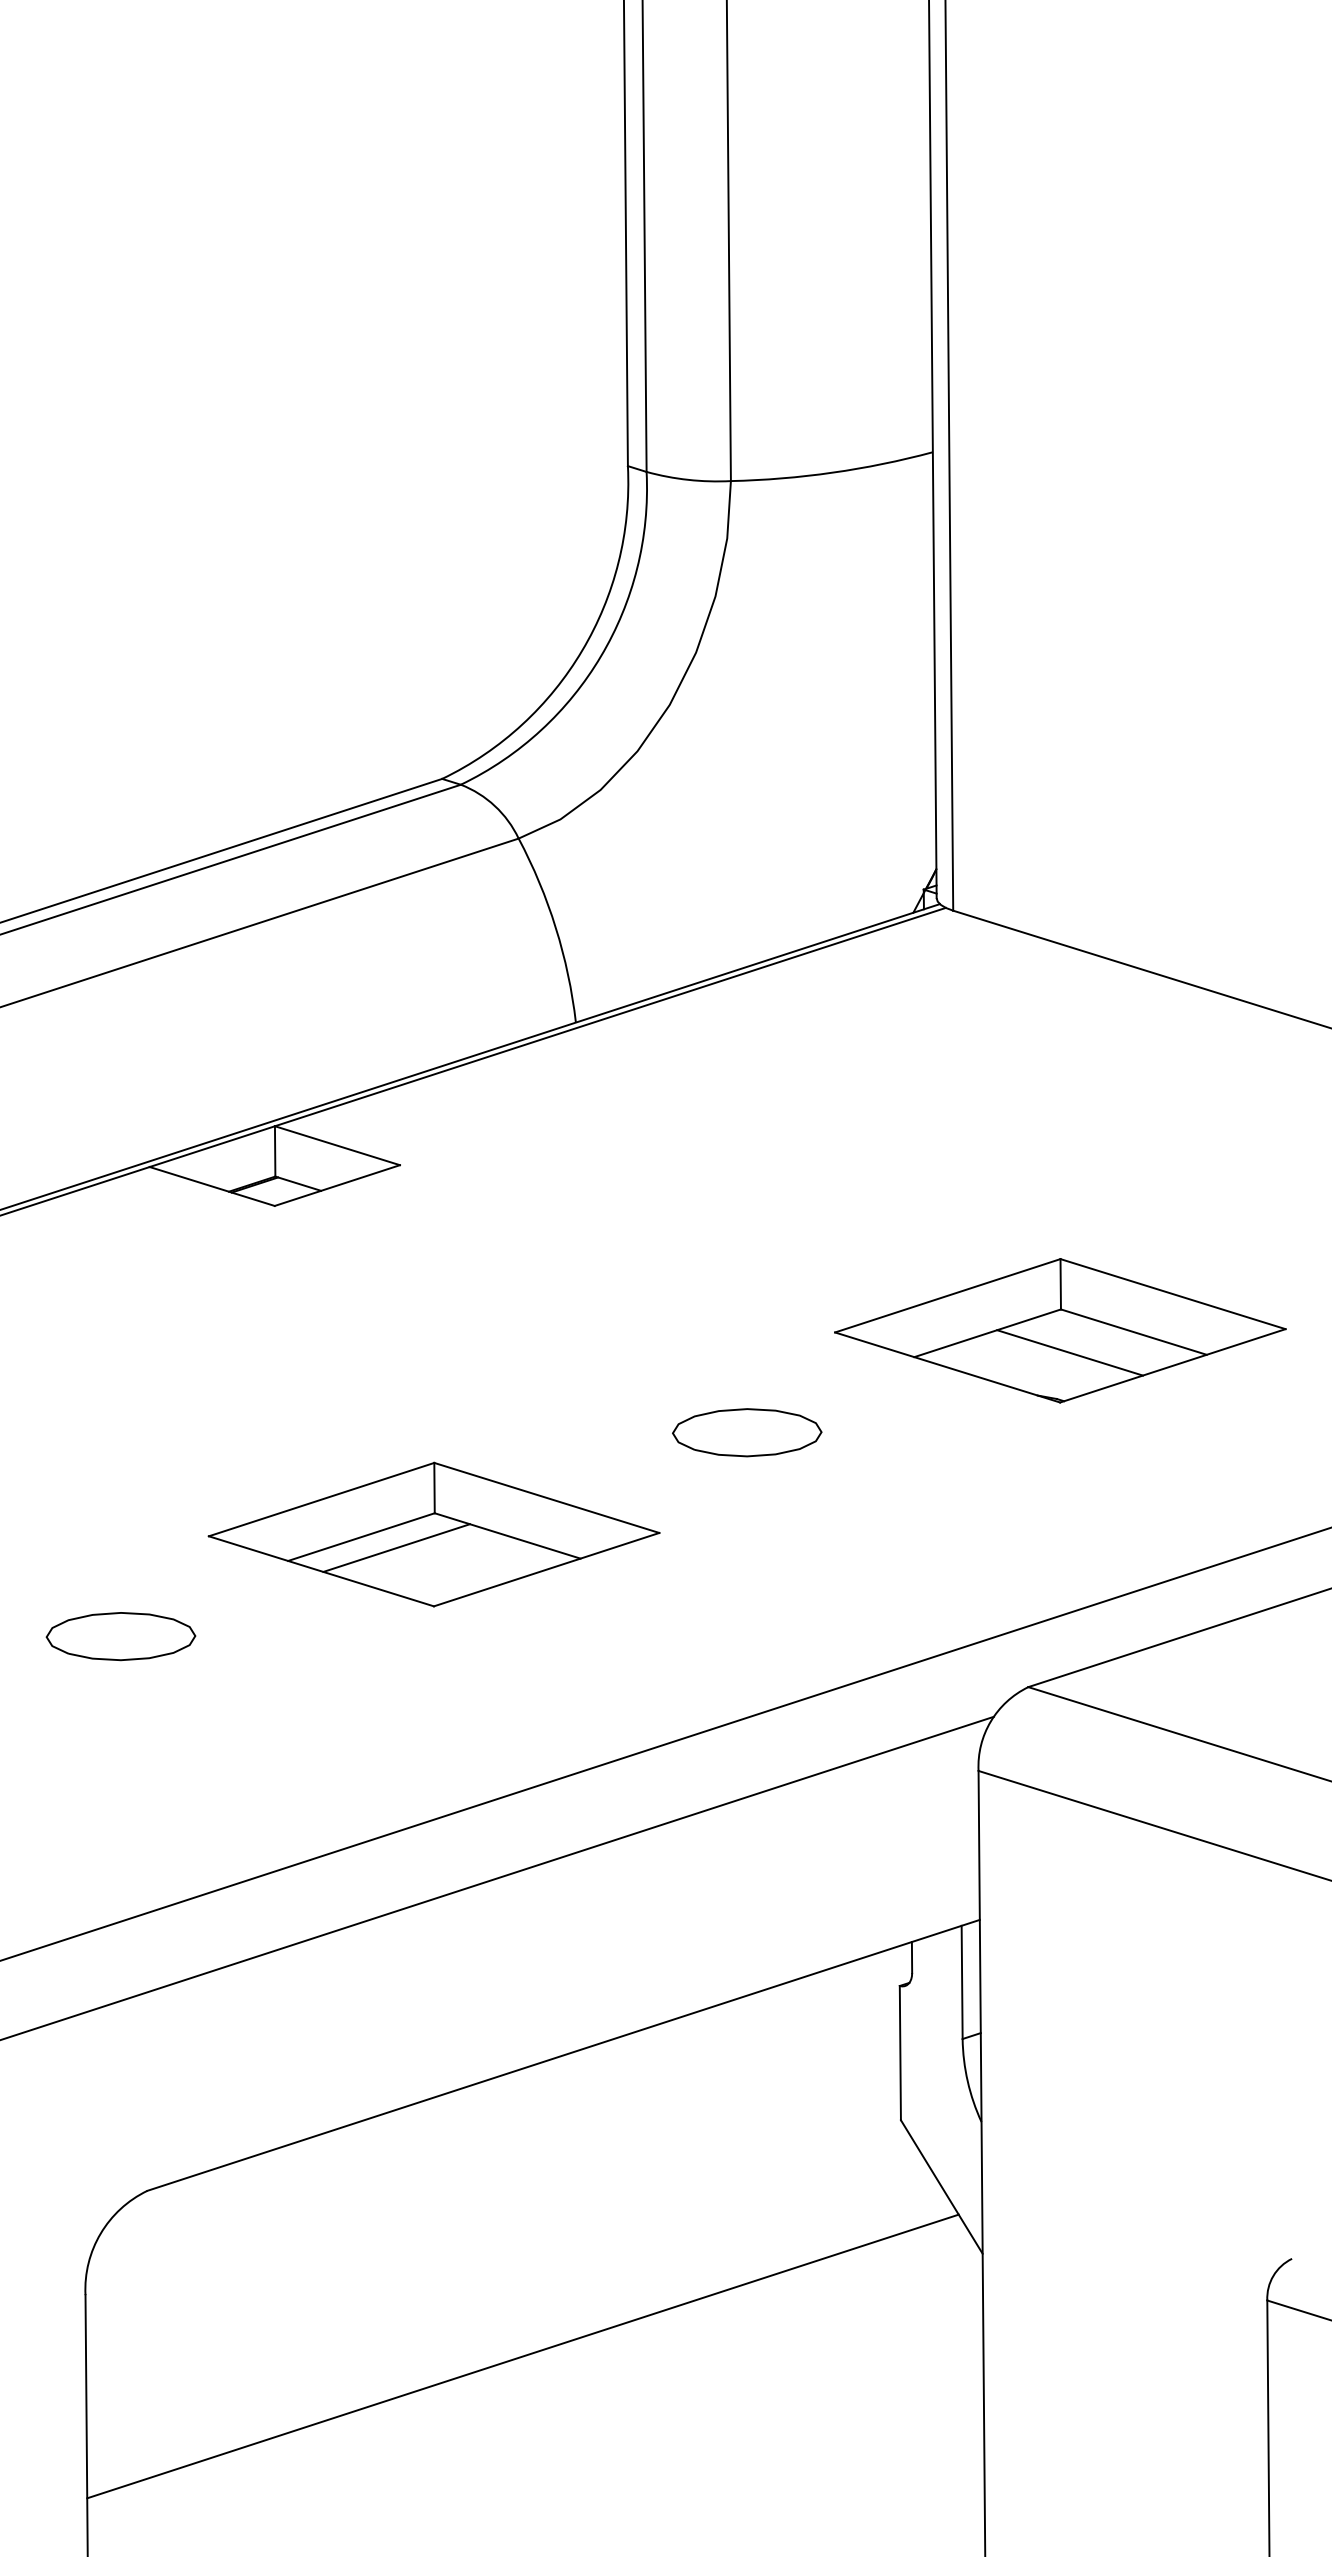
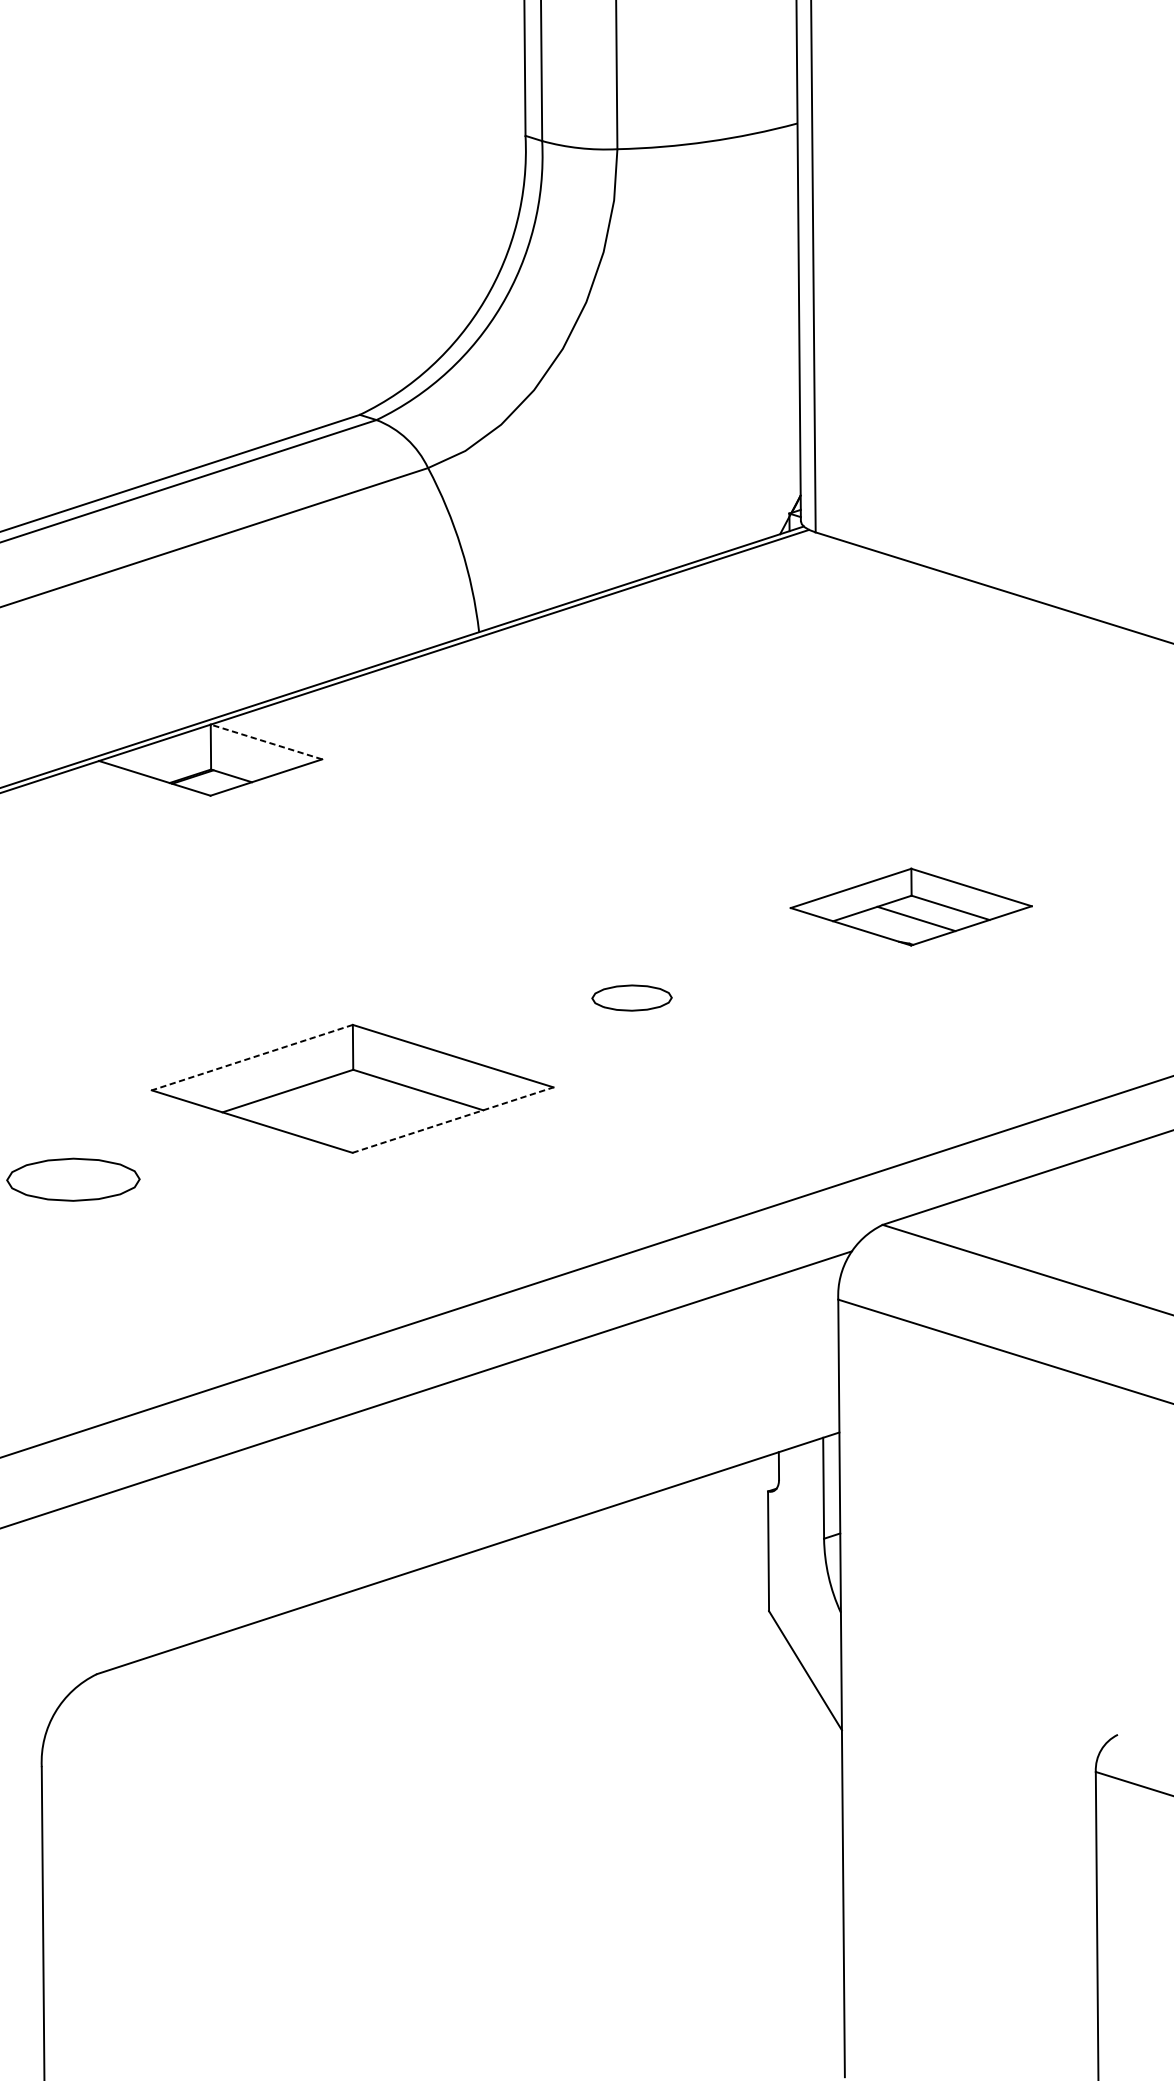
line: (337, 1145) -> (266, 741), solid -> dashed
part: (1060, 1330) -> (911, 906), size x0.6
part: (747, 1432) -> (632, 997), size x0.6
line: (321, 1499) -> (252, 1057), solid -> dashed
line: (396, 1547) -> (319, 1100), removed
line: (546, 1569) -> (452, 1119), solid -> dashed
line: (522, 2356) -> (431, 1821), removed

